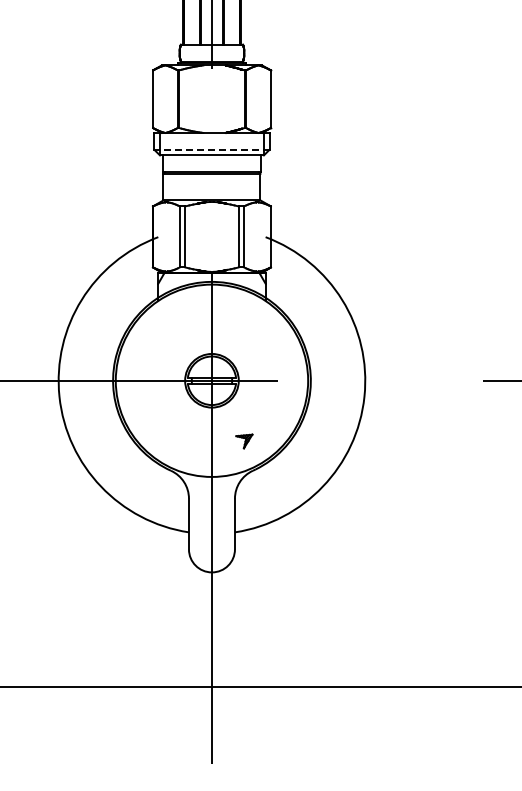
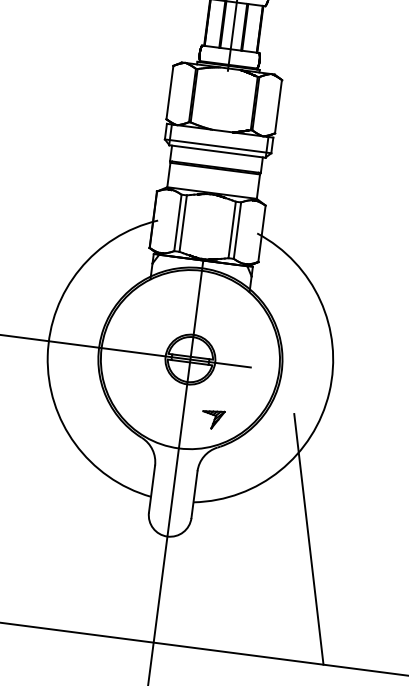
line: (211, 149) -> (217, 146), dashed -> solid
part: (244, 441) -> (213, 419), size x1.43
line: (362, 555) -> (308, 538), added

